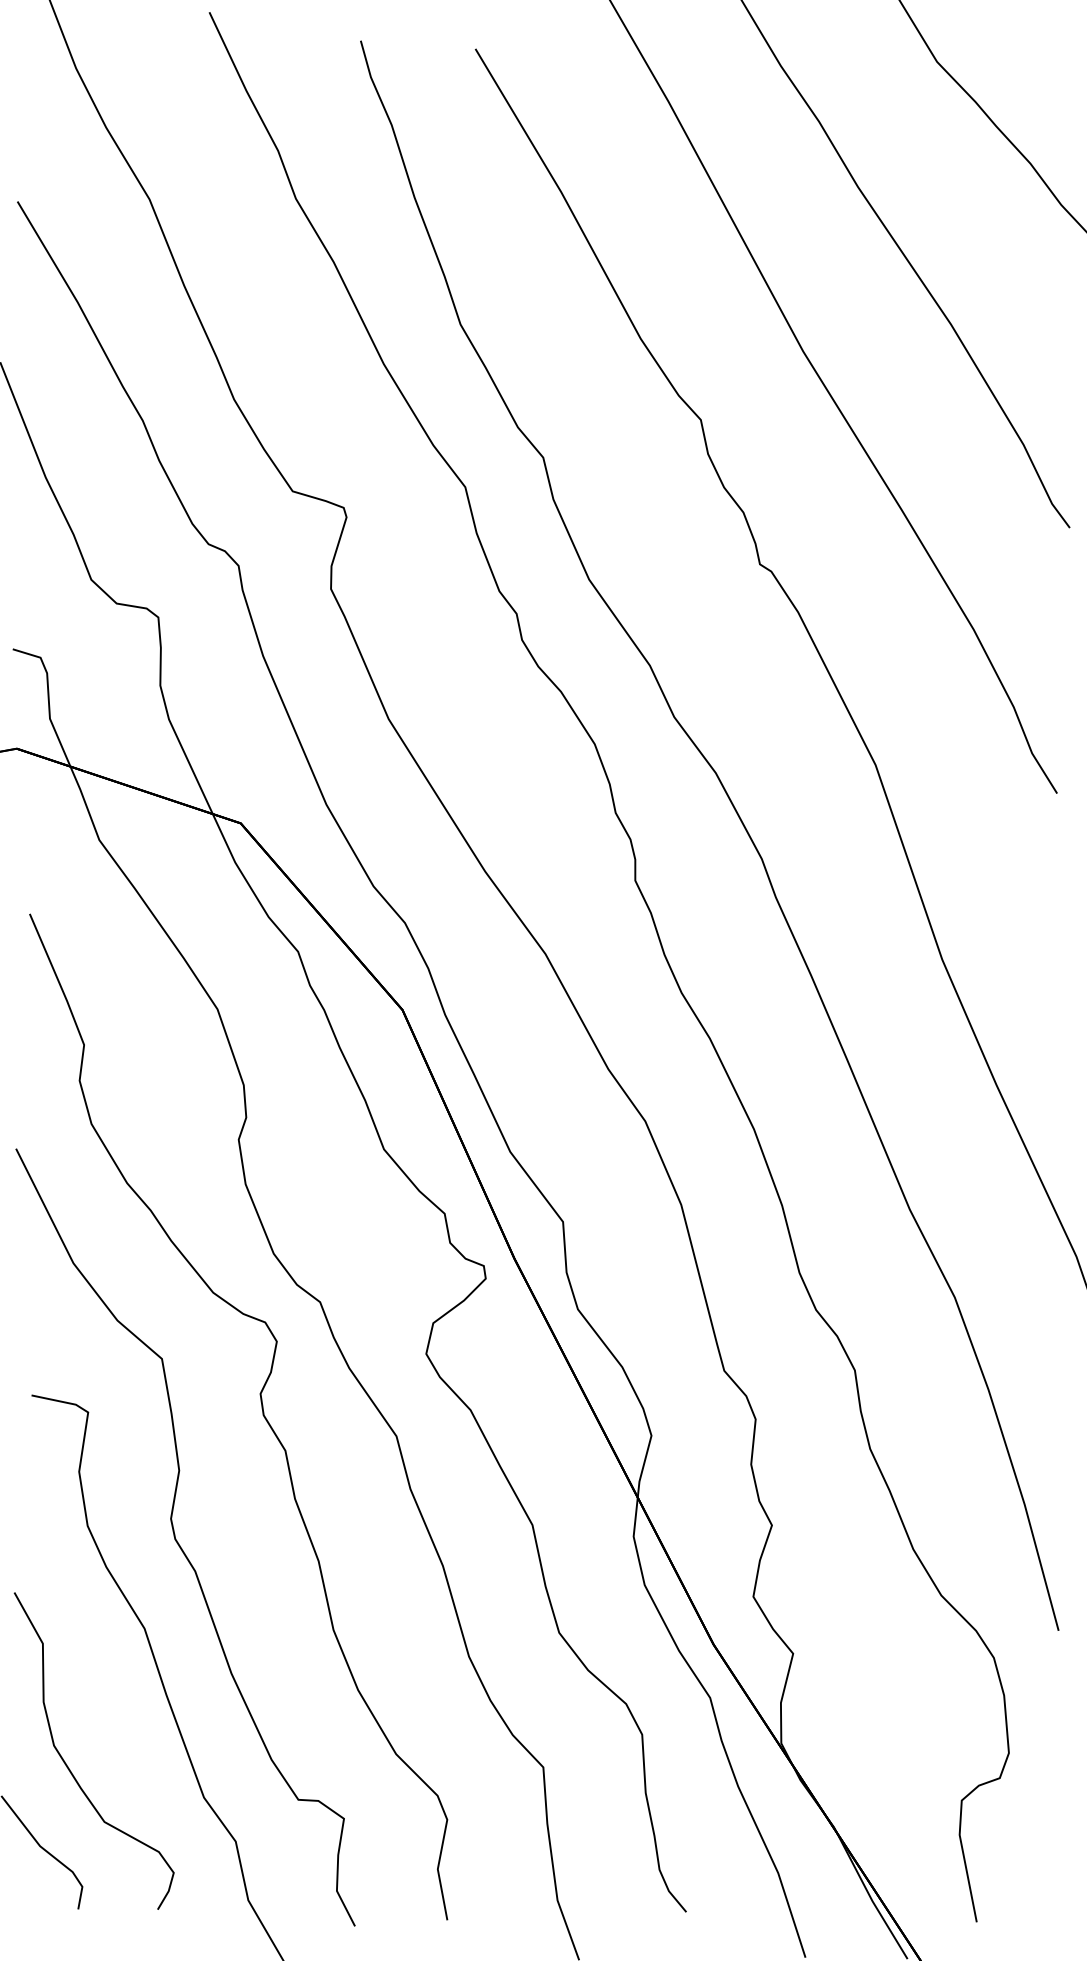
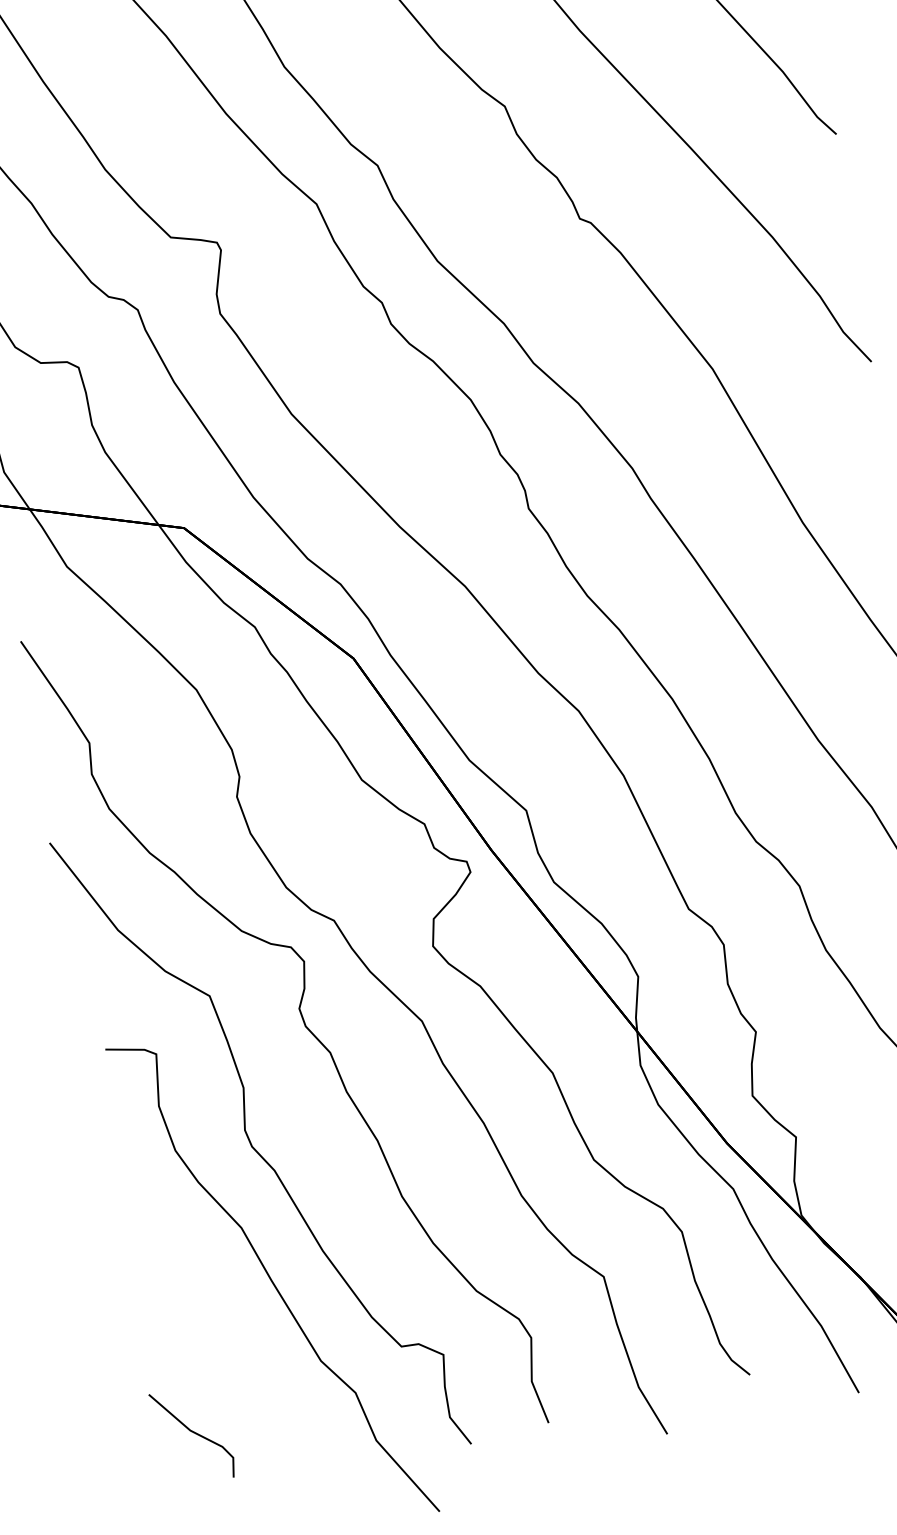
curve: (68, 1766) -> (200, 1358), removed

